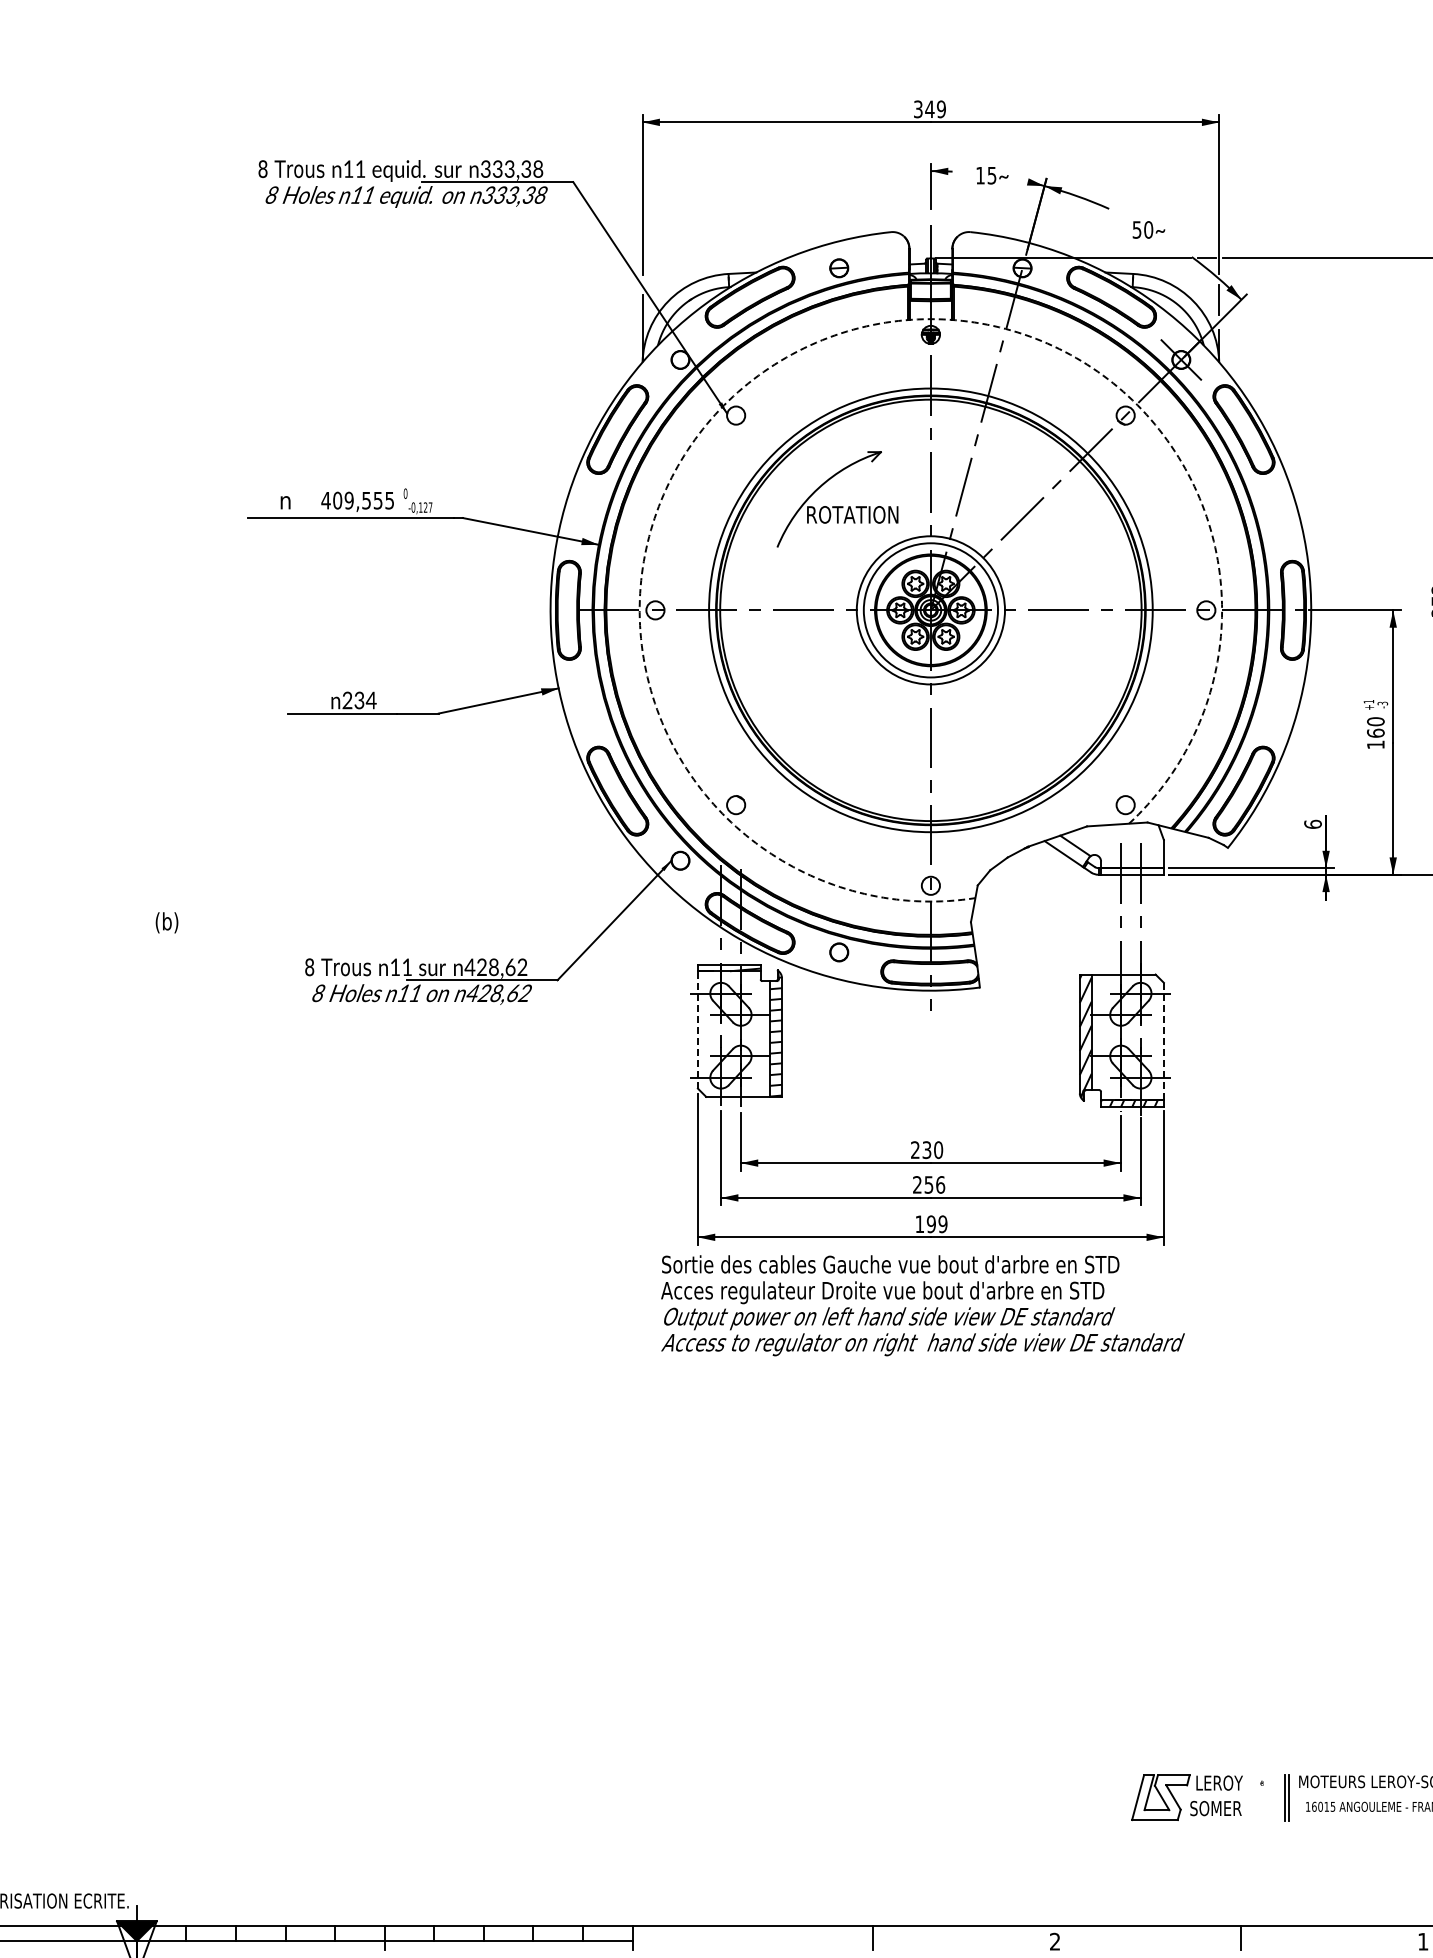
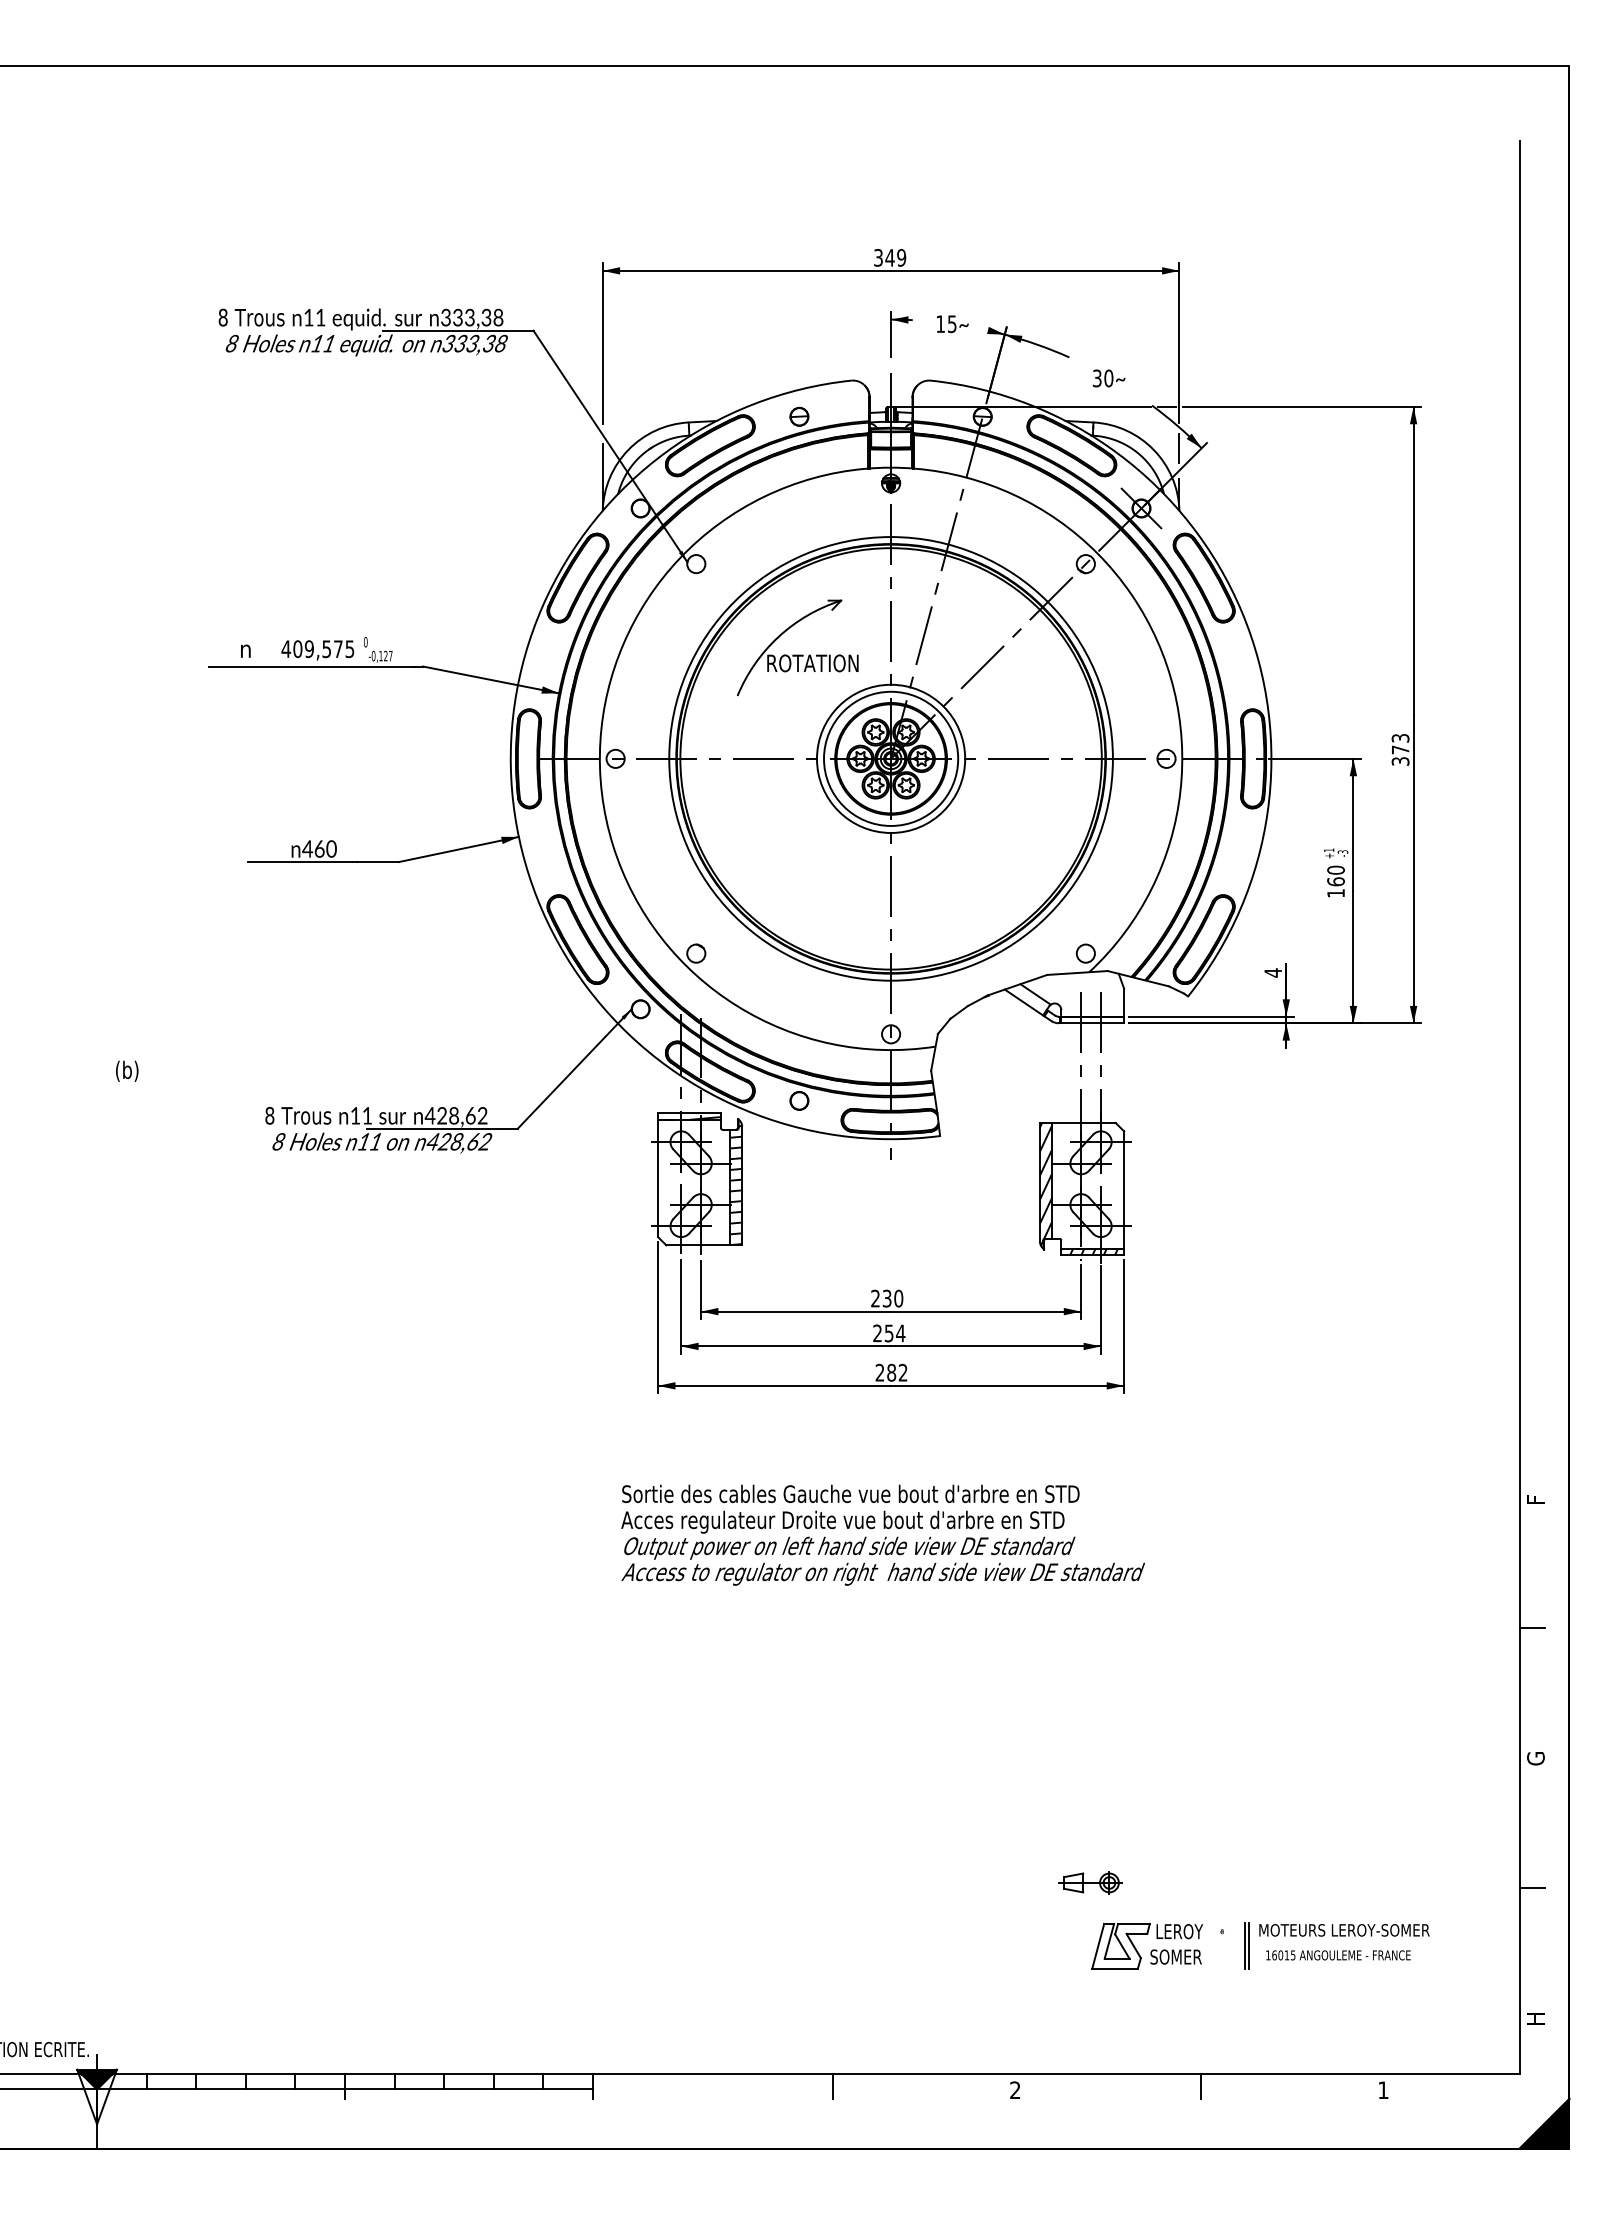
text: (1137, 228) -> (1097, 377), 50 -> 30
arc: (804, 347) -> (764, 496), dashed -> solid
text: (378, 500) -> (338, 649), 409,555 -> 409,575
text: (359, 699) -> (319, 848), 234 -> 460
text: (1313, 823) -> (1273, 972), 6 -> 4
line: (698, 1029) -> (658, 1178), dashed -> solid
line: (1164, 1041) -> (1124, 1190), dashed -> solid
text: (940, 1184) -> (900, 1333), 256 -> 254
text: (931, 1223) -> (891, 1372), 199 -> 282
text: (922, 1304) -> (882, 1534), moved
part: (1130, 1733) -> (1090, 1882), added

